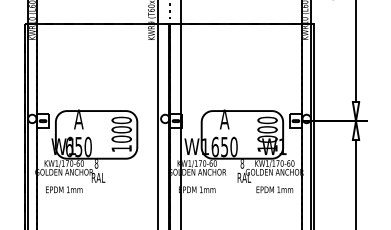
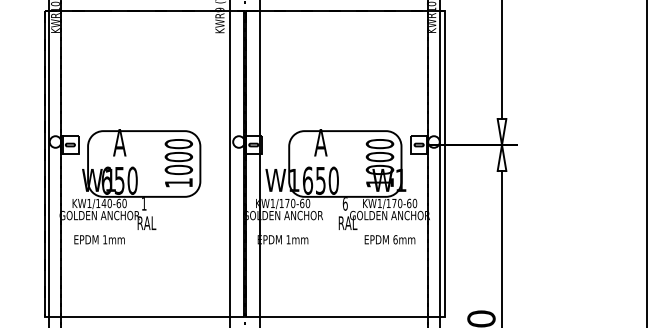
text: (67, 163) -> (103, 203), KW1/170-60 -> KW1/140-60
text: (96, 163) -> (143, 203), 8 -> 1
text: (241, 164) -> (344, 204), 8 -> 6
text: (278, 189) -> (395, 239), 1mm -> 6mm

